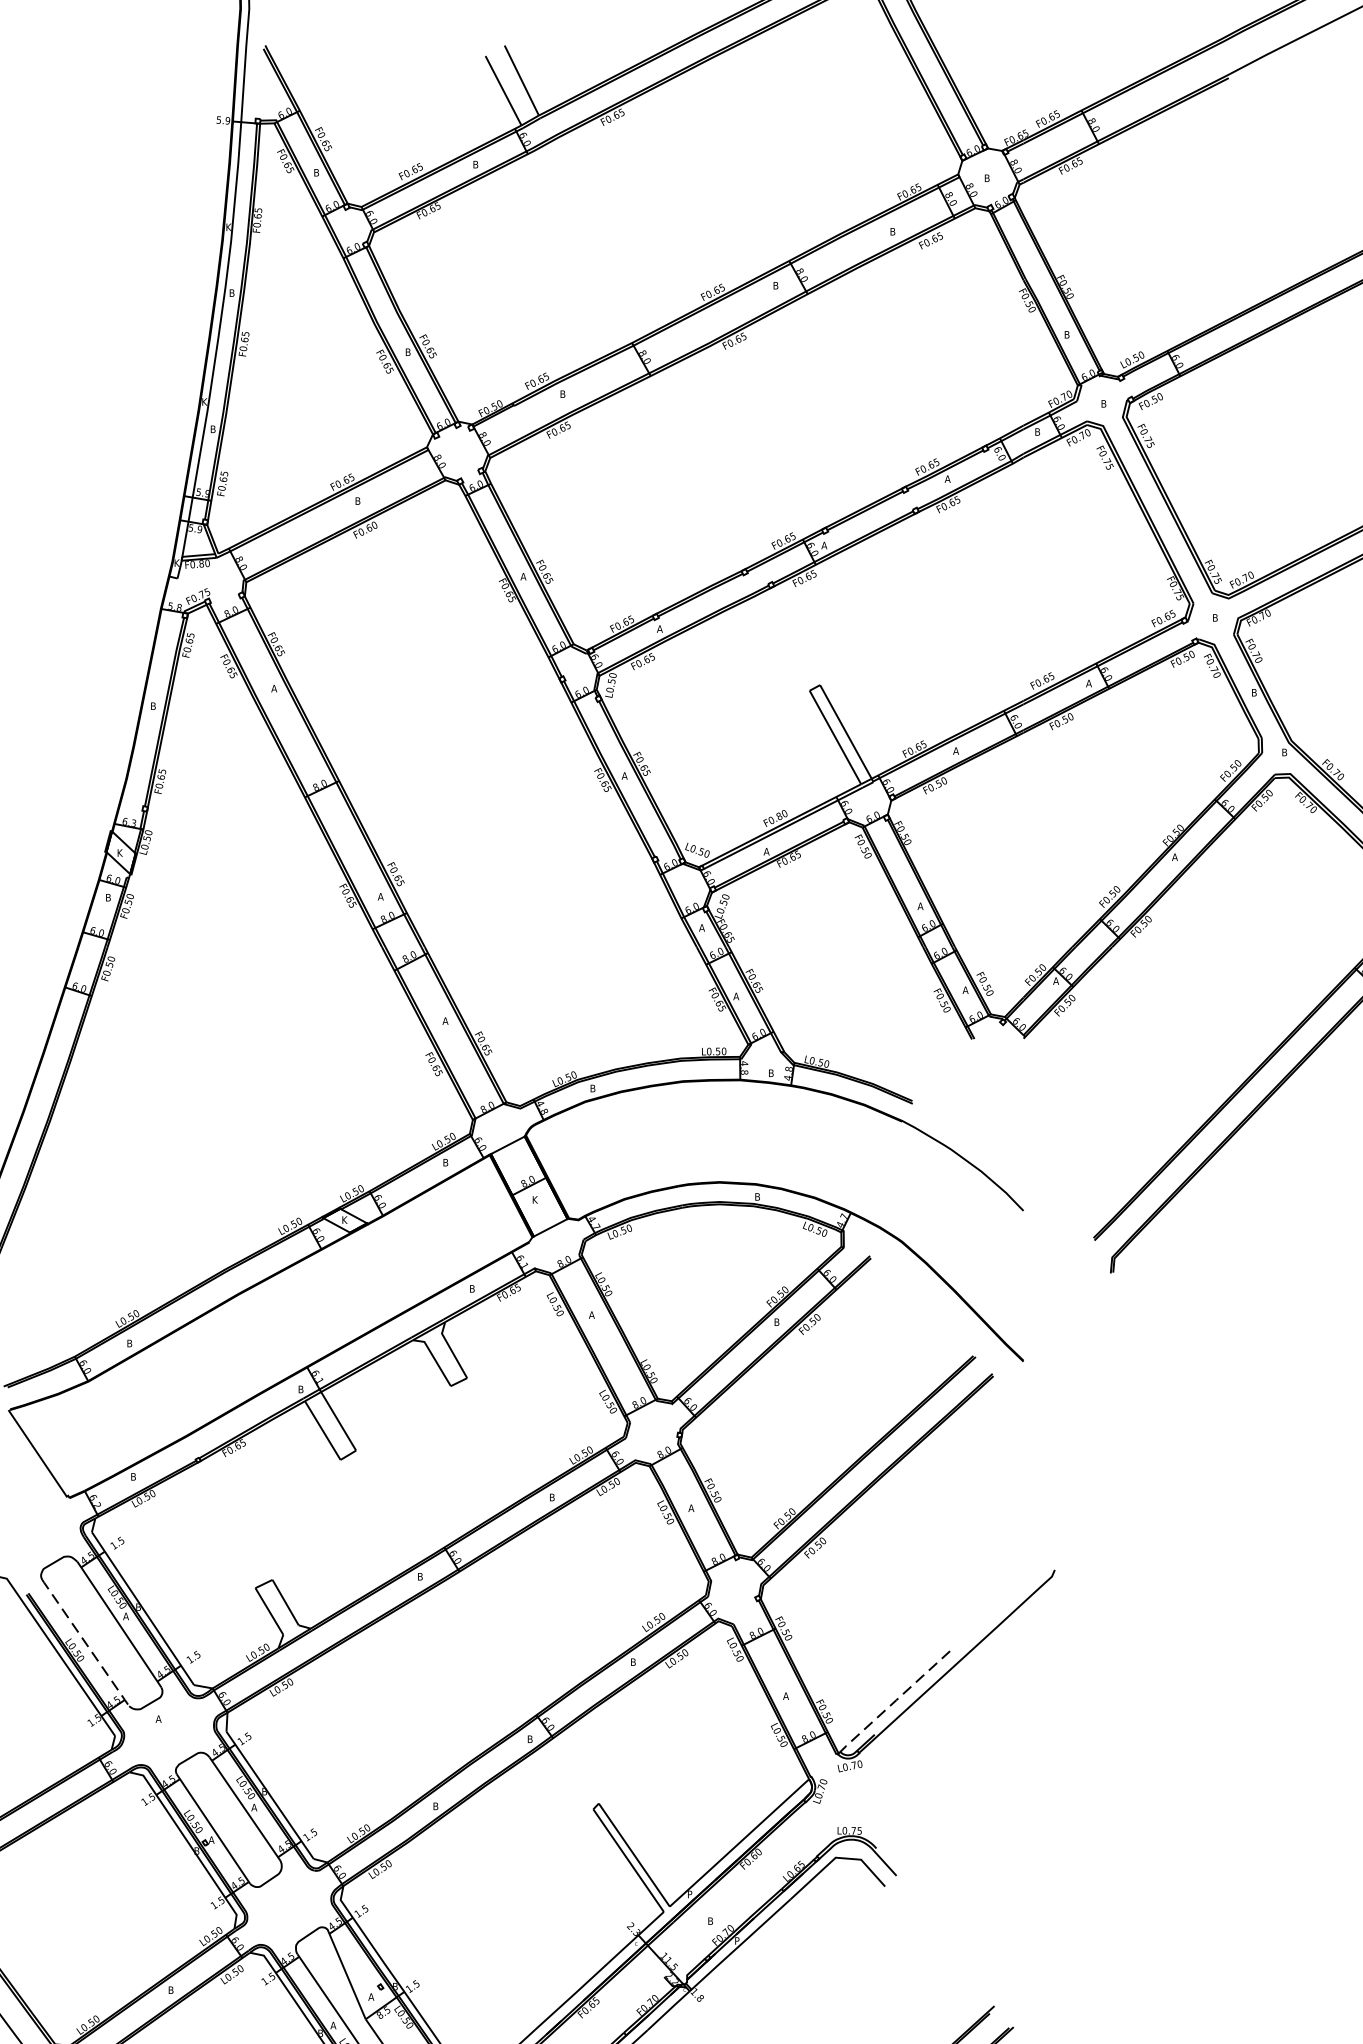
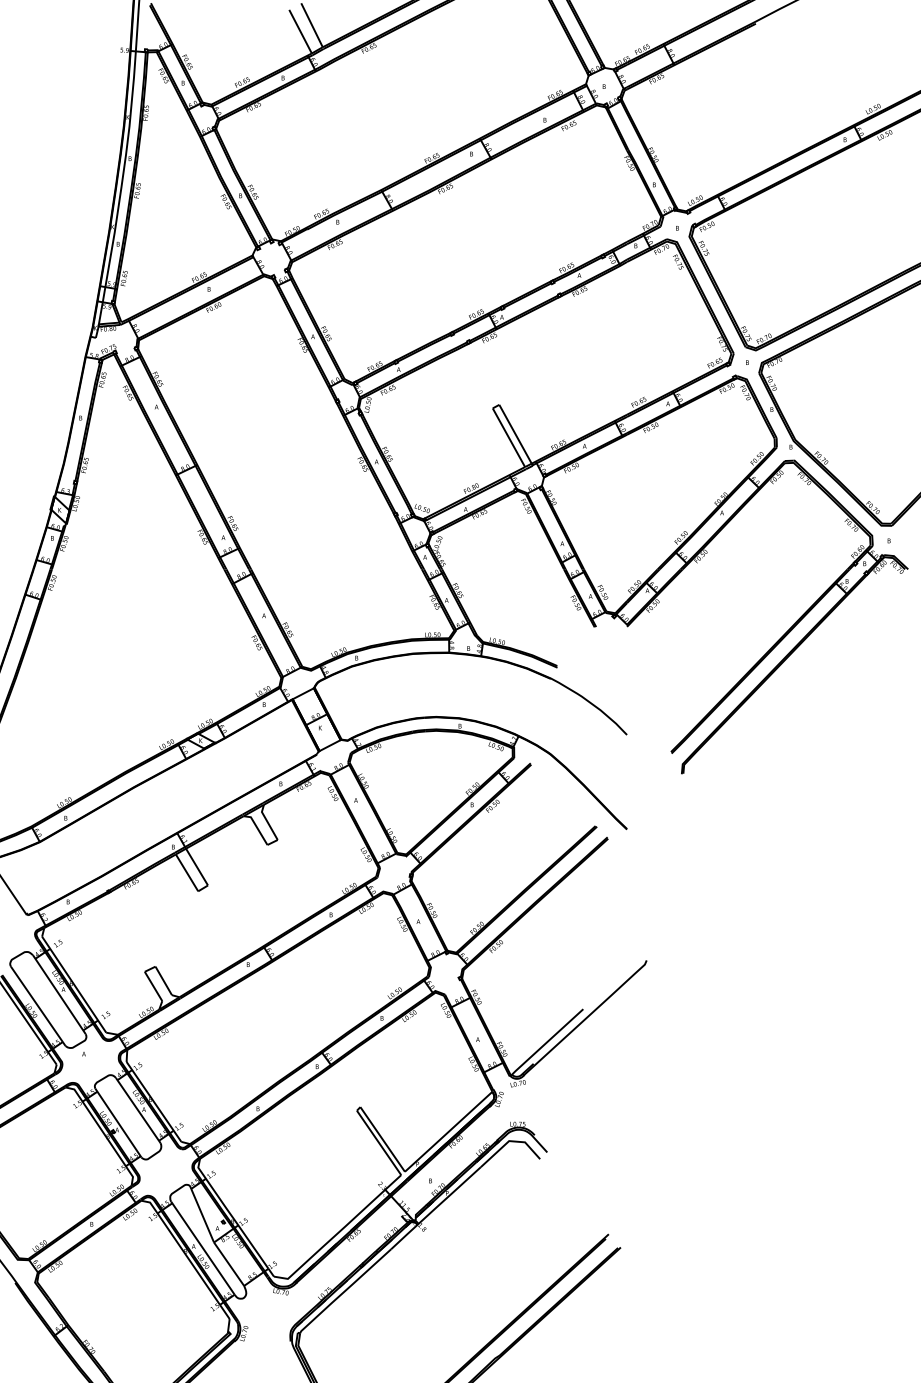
line: (86, 1643) -> (38, 1006), dashed -> solid
line: (896, 1700) -> (547, 1042), dashed -> solid

